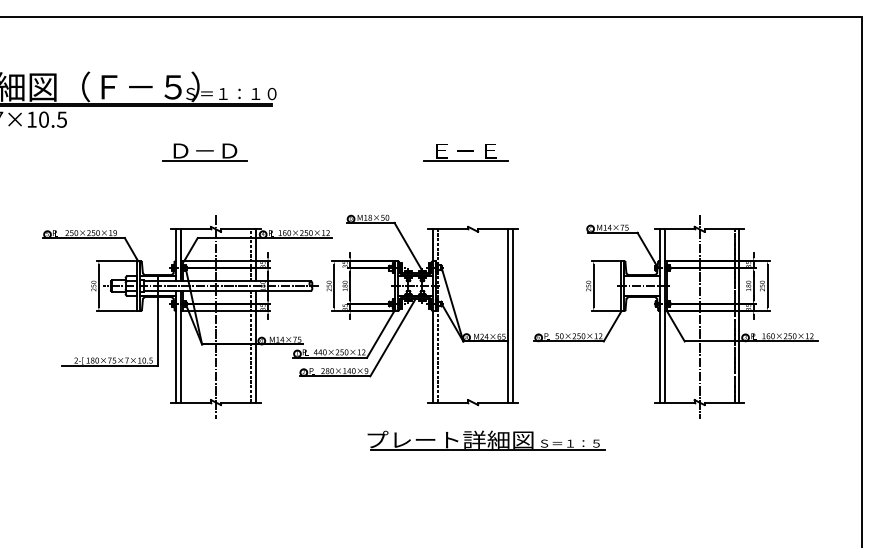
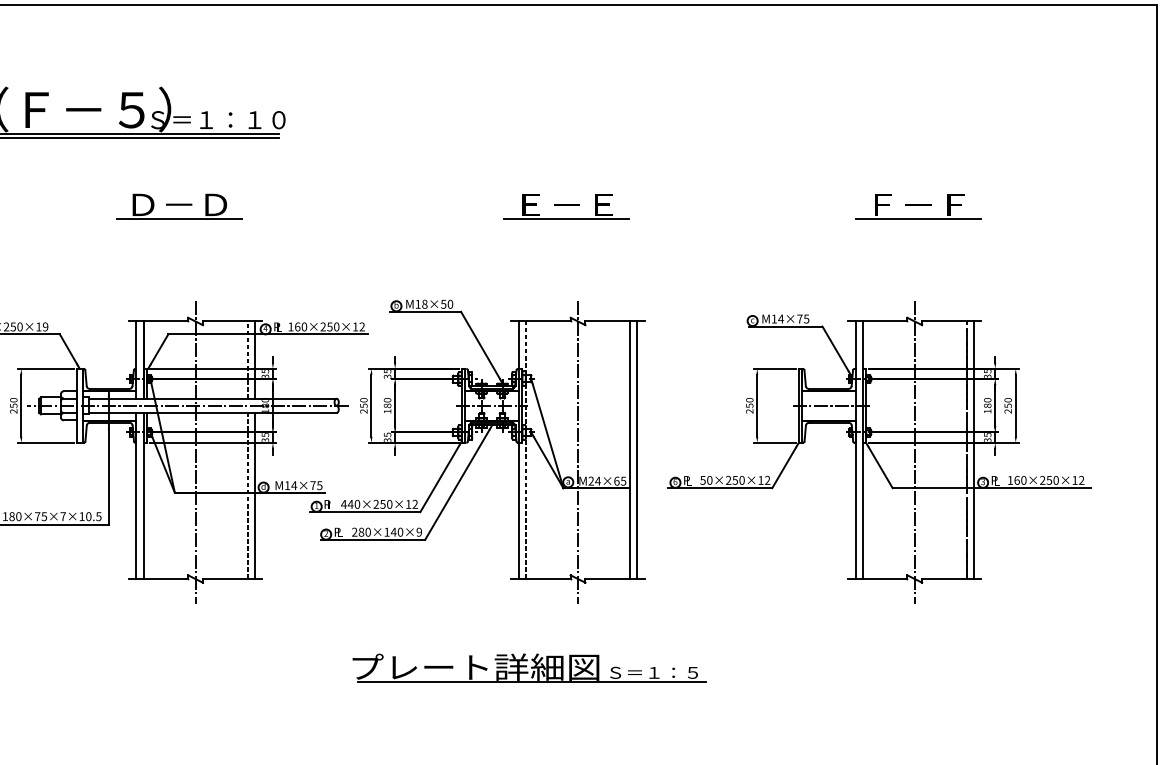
part: (701, 152) -> (917, 207), added
line: (473, 317) -> (578, 452), added
part: (486, 440) -> (529, 668), moved

